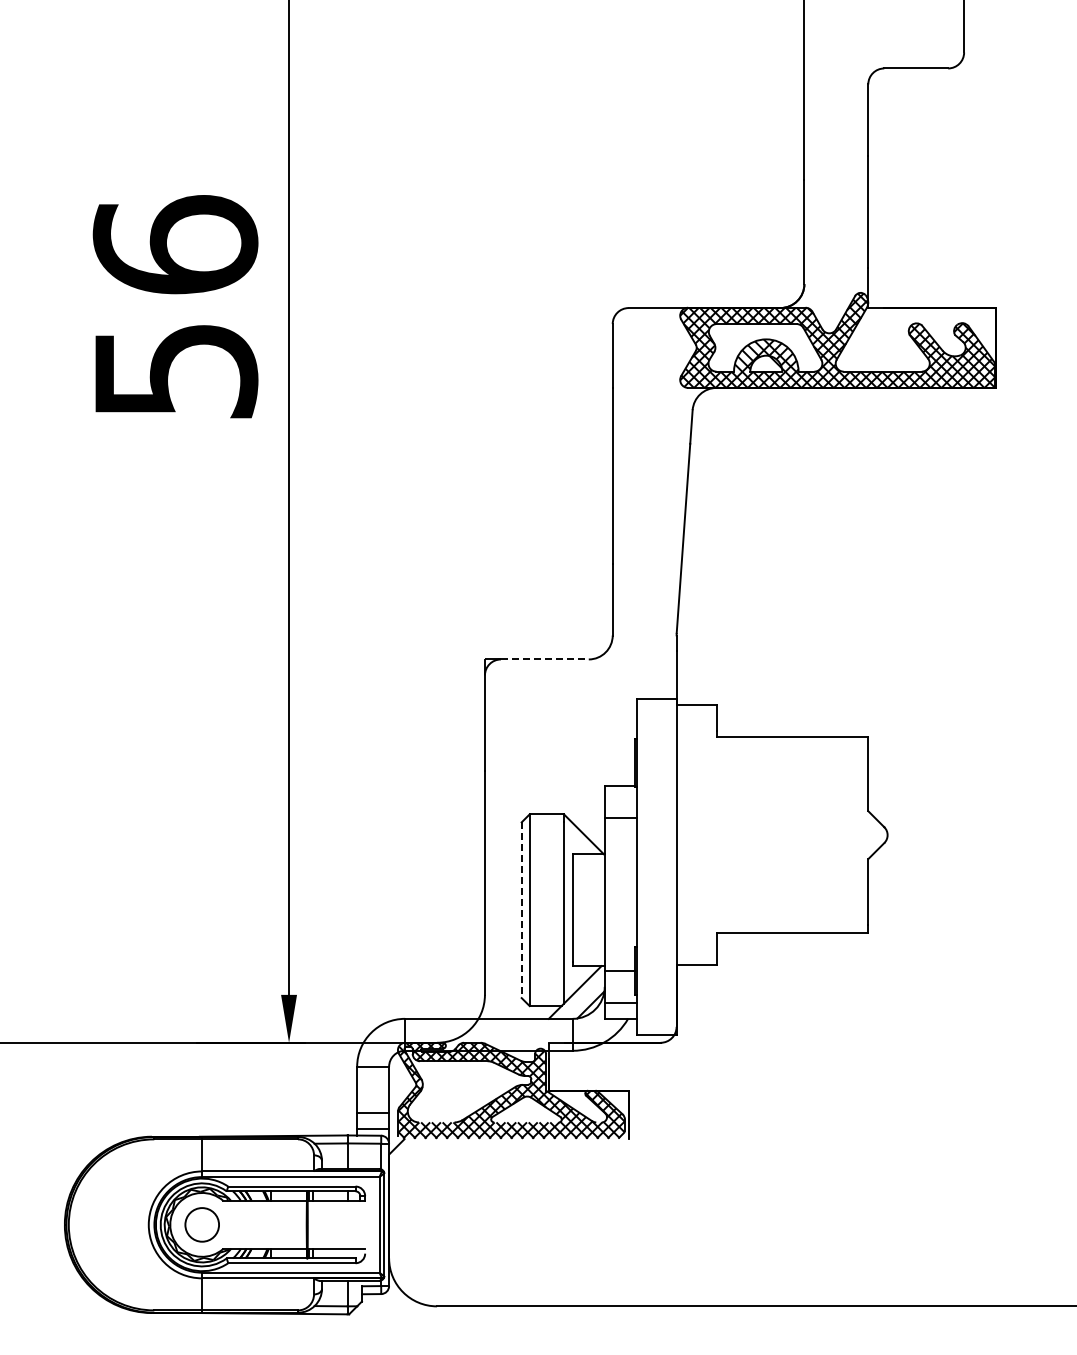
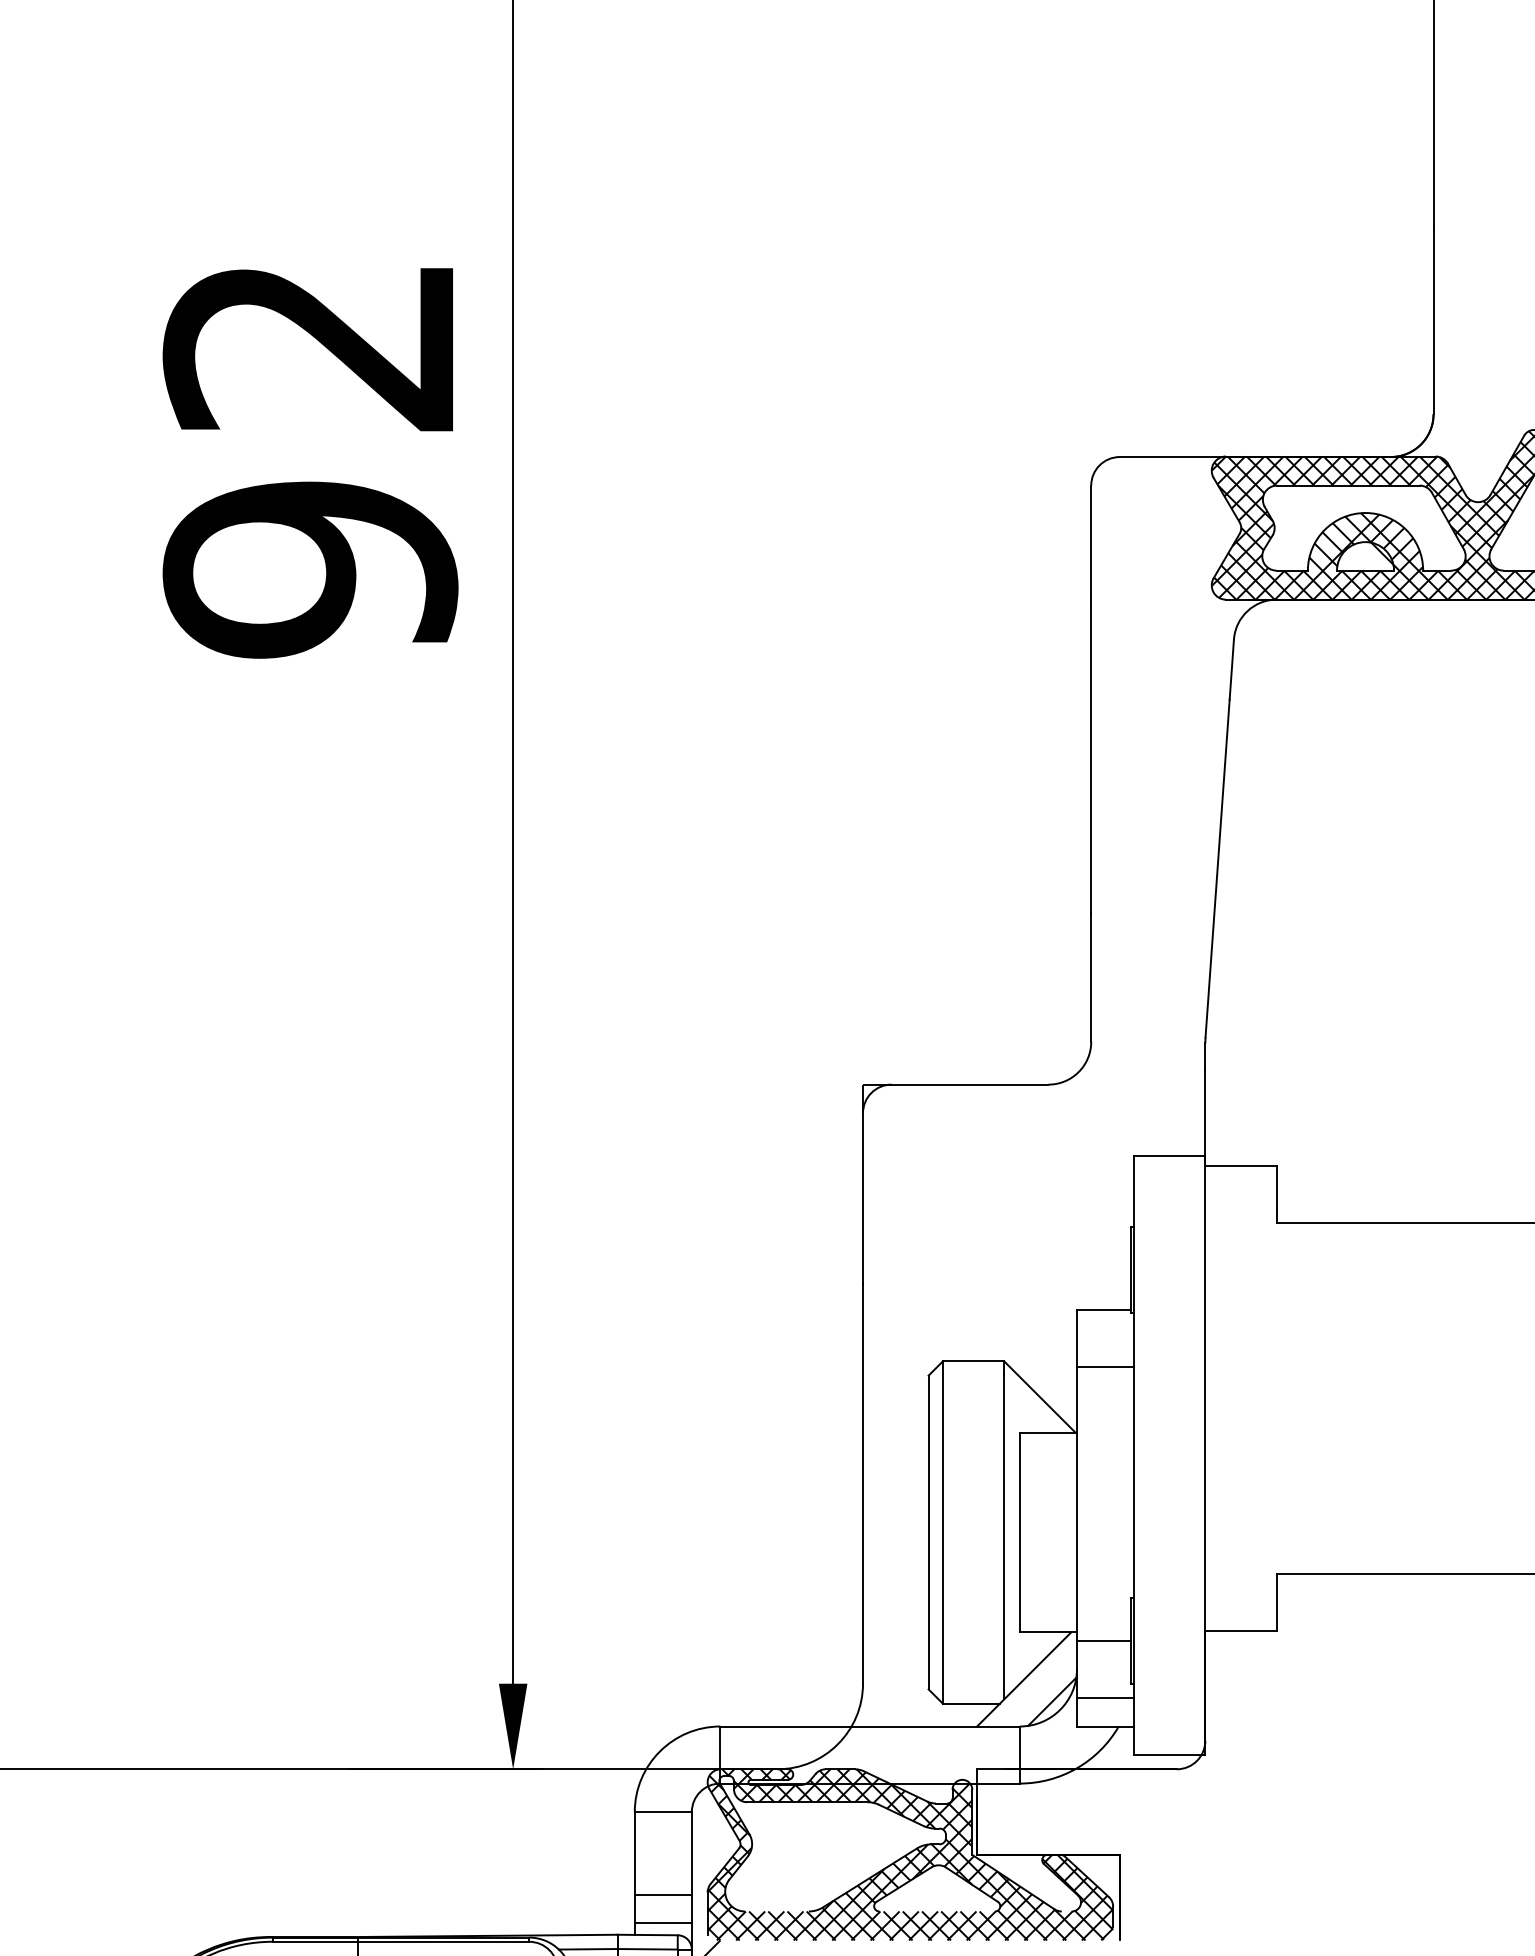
text: (175, 307) -> (310, 456), 56 -> 92
line: (544, 659) -> (969, 1084), dashed -> solid
line: (521, 910) -> (928, 1532), dashed -> solid

